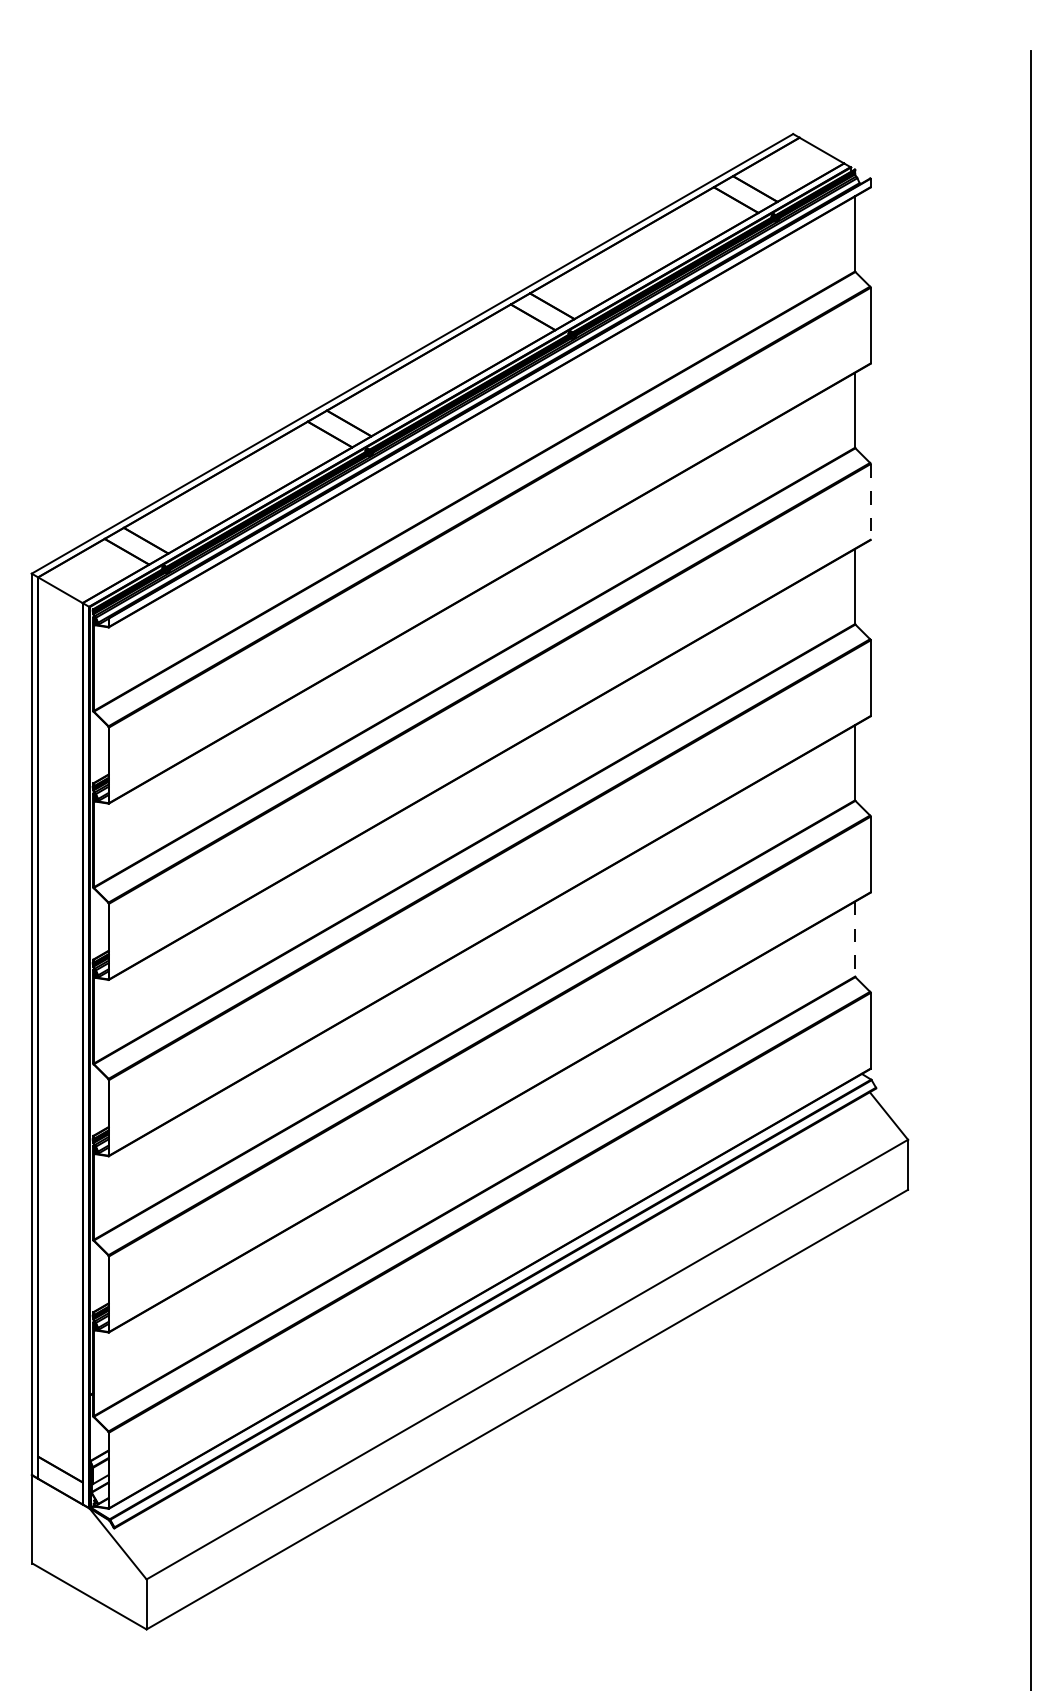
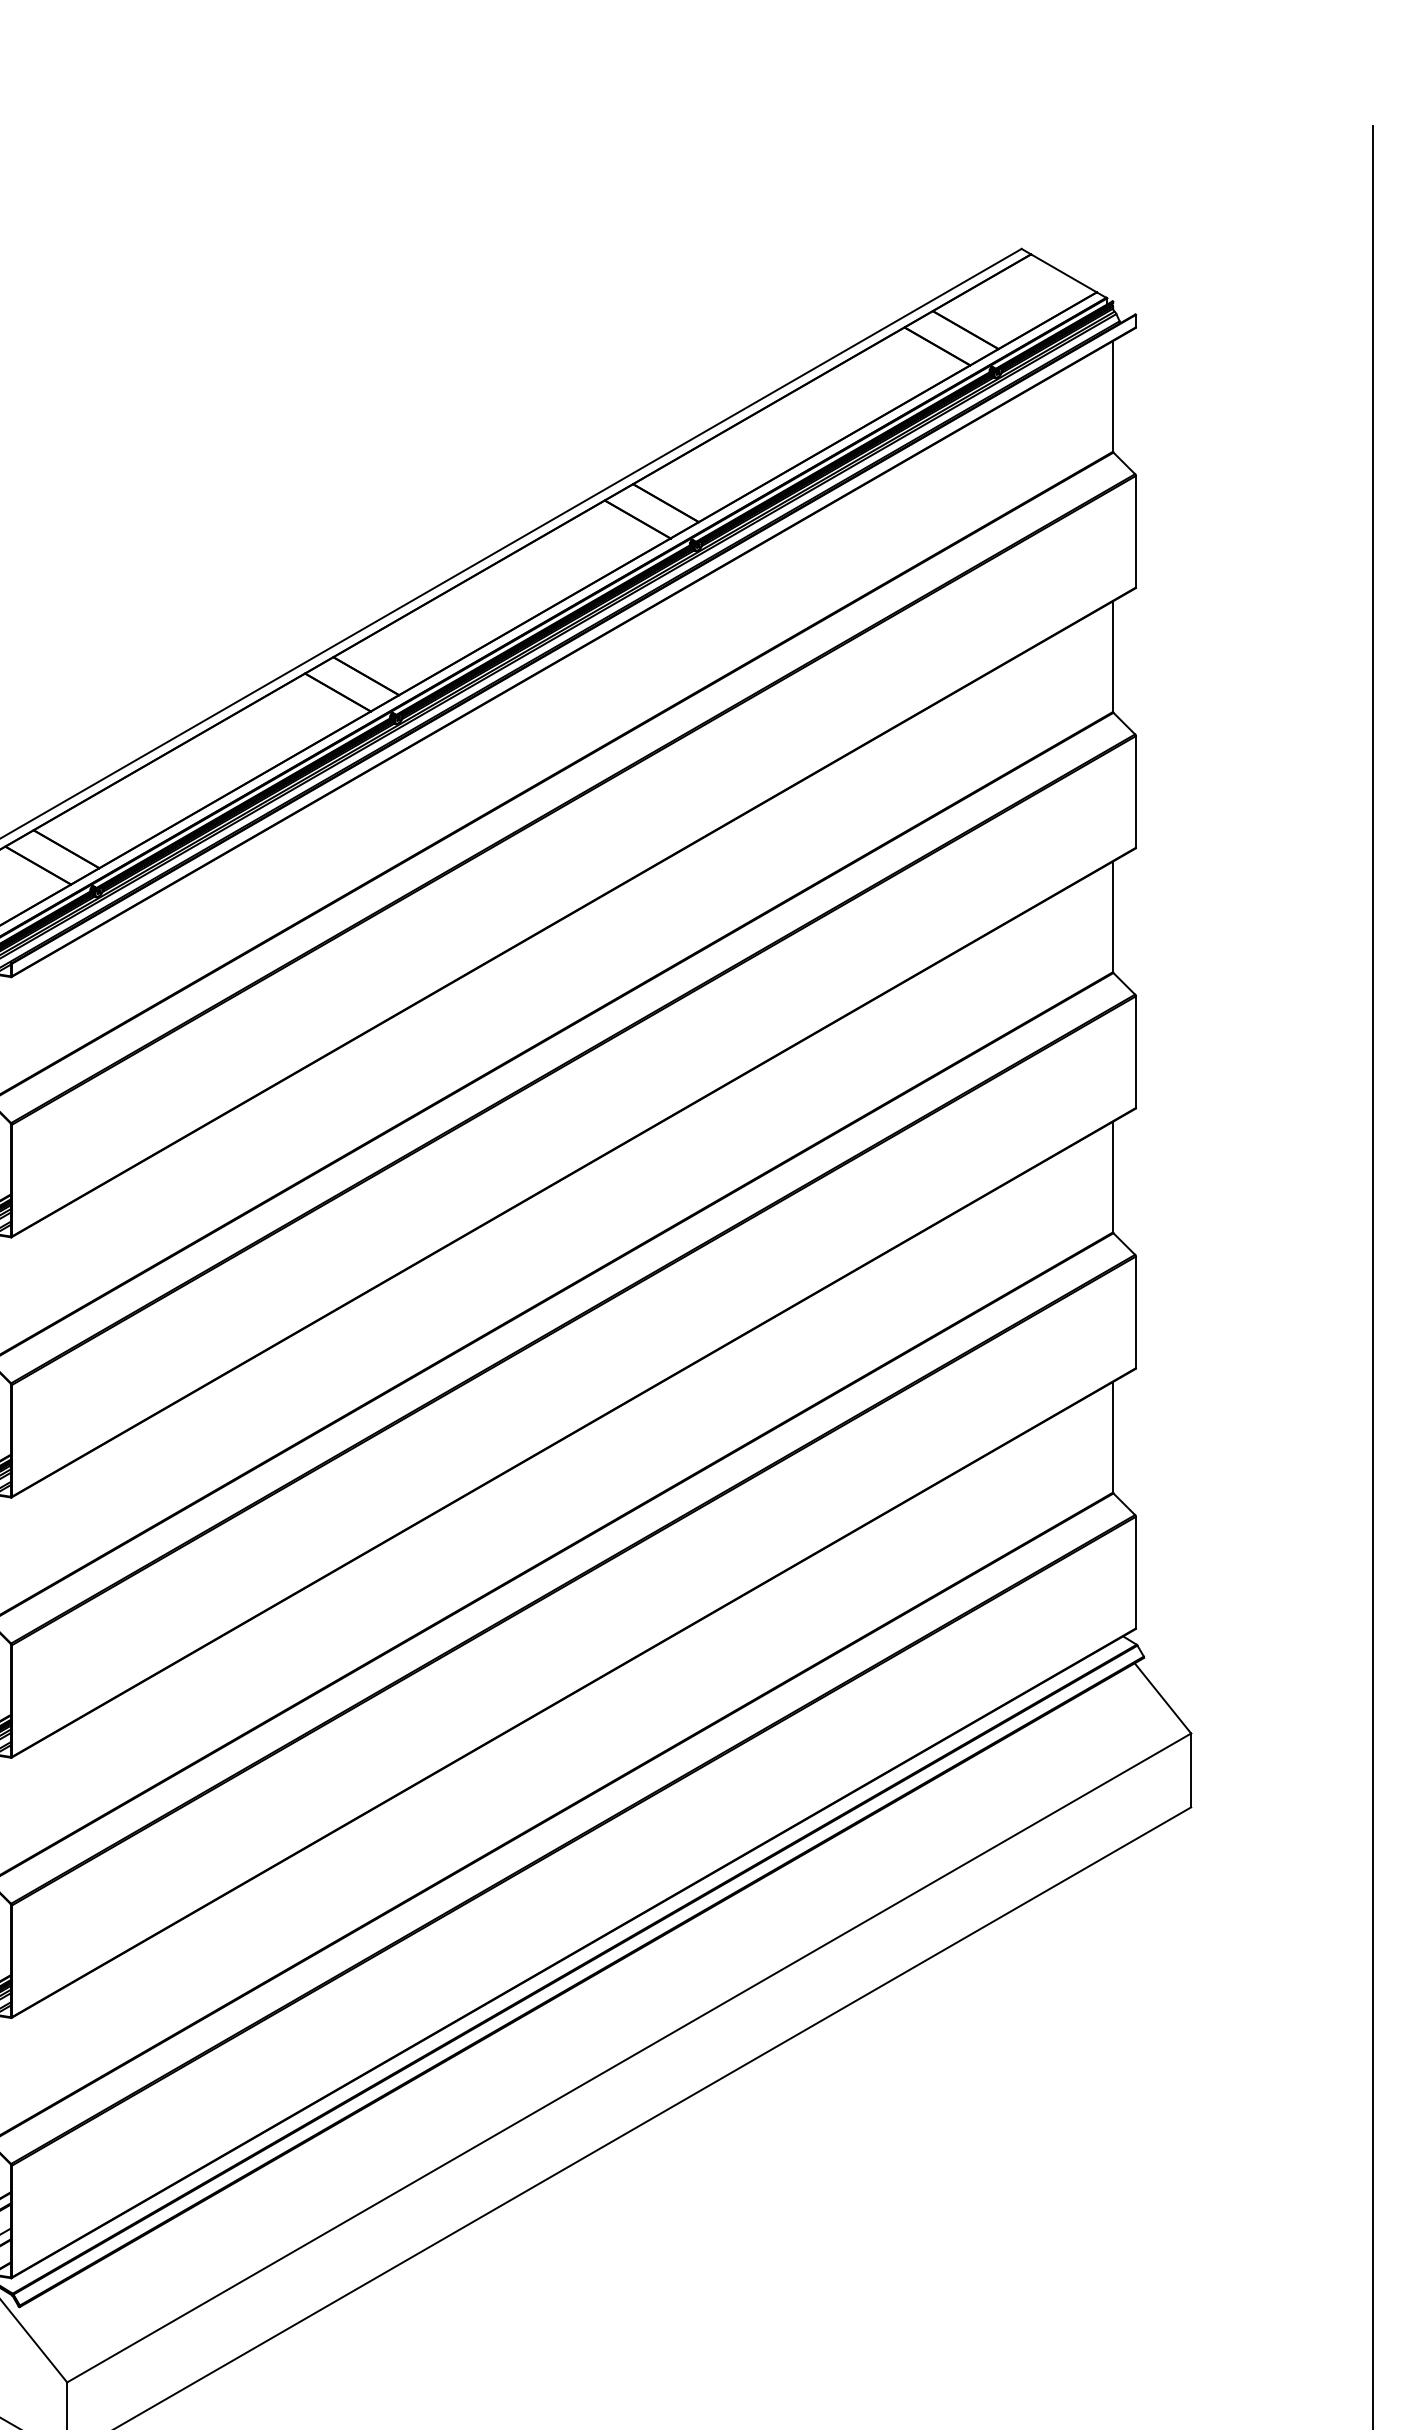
line: (870, 501) -> (1135, 791), dashed -> solid
line: (855, 939) -> (1113, 1437), dashed -> solid

